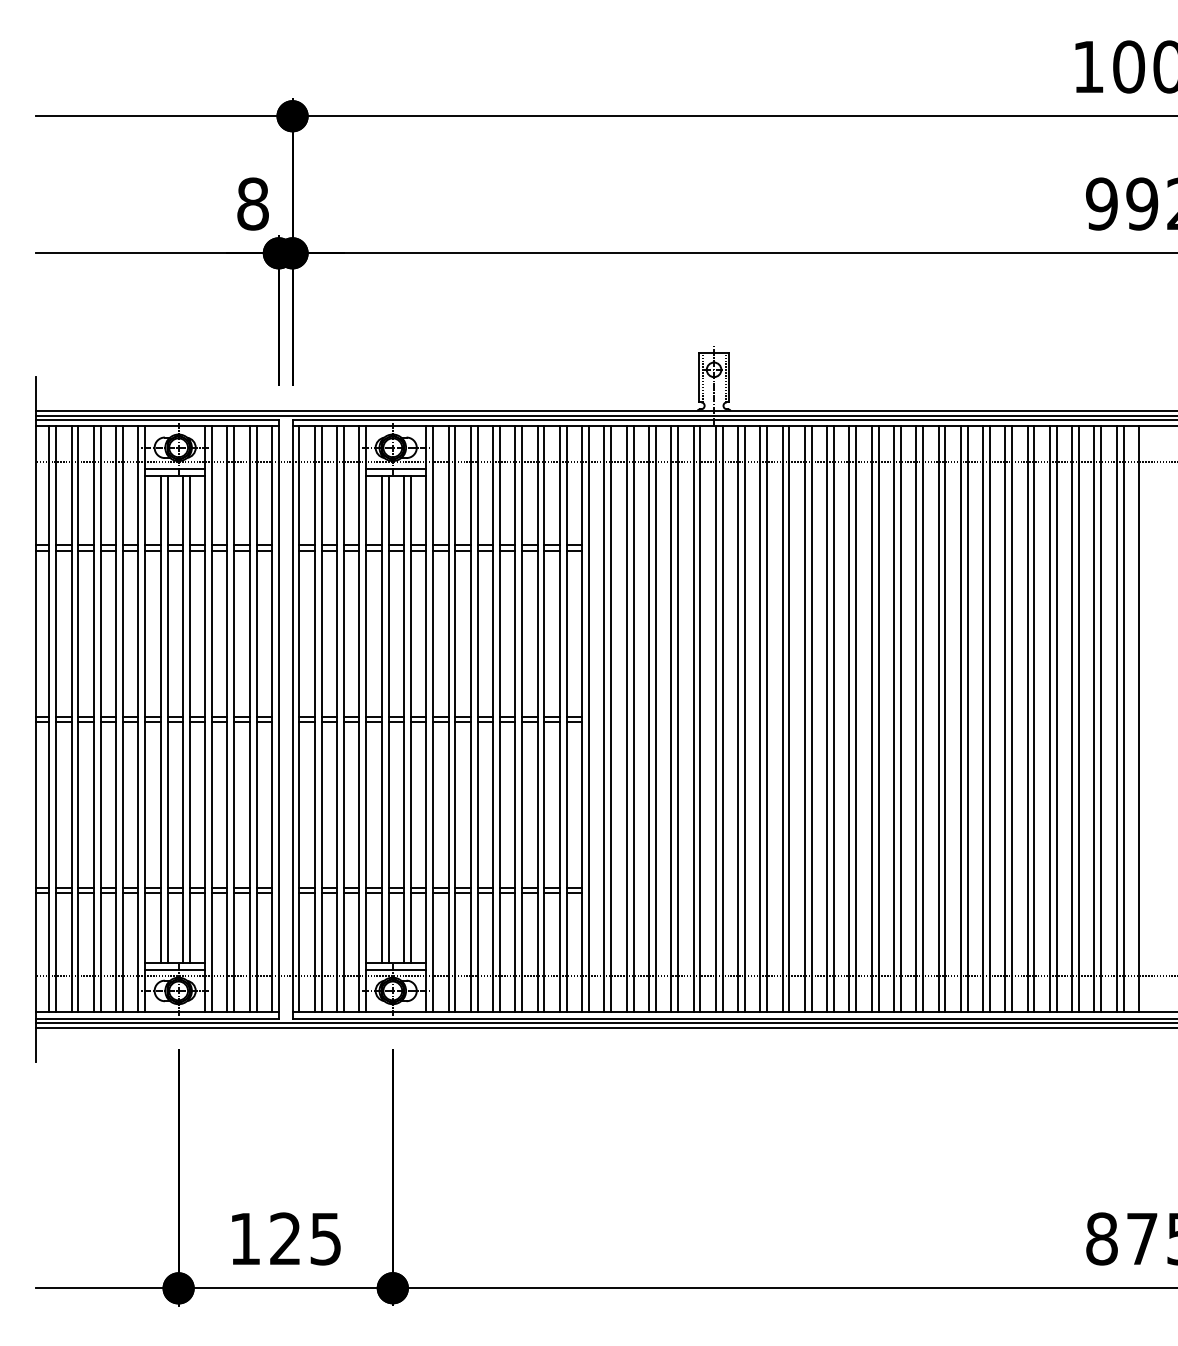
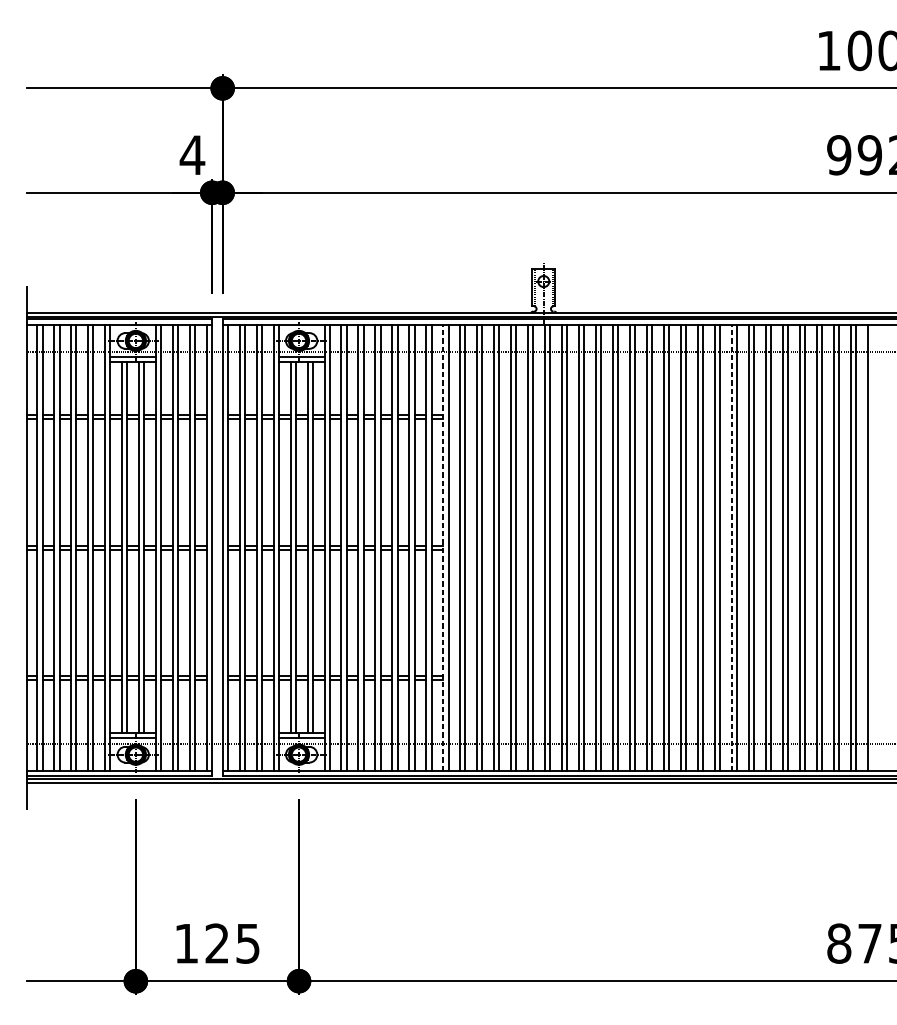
text: (252, 203) -> (192, 154), 8 -> 4
line: (582, 719) -> (443, 547), solid -> dashed
line: (960, 719) -> (731, 547), solid -> dashed

